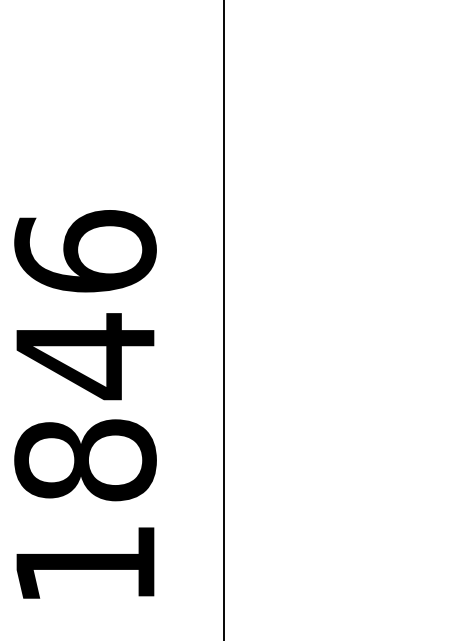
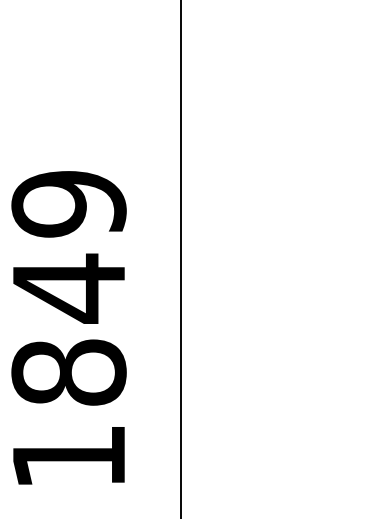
text: (85, 251) -> (69, 203), 1846 -> 1849

